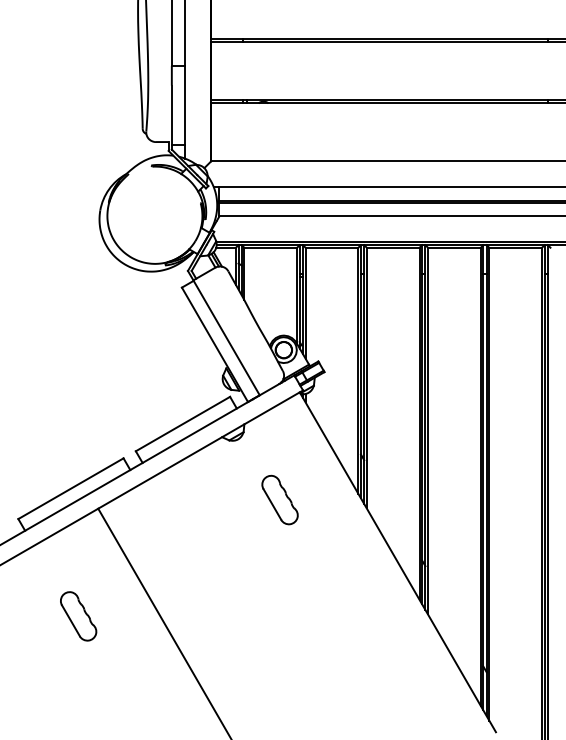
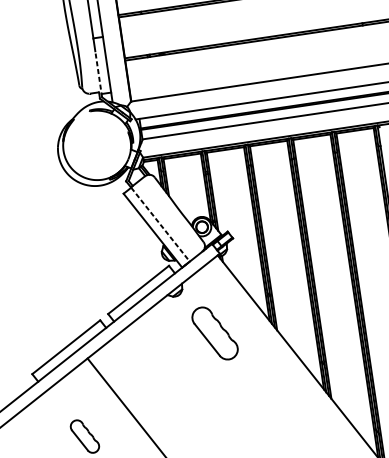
line: (171, 117) -> (98, 74), solid -> dashed
line: (226, 338) -> (160, 225), solid -> dashed
part: (279, 499) -> (214, 333), size x1.6

